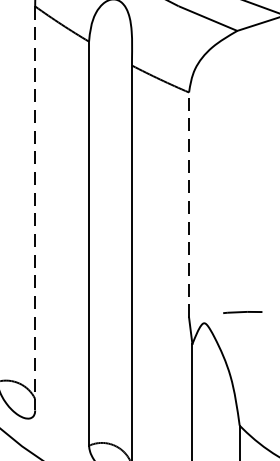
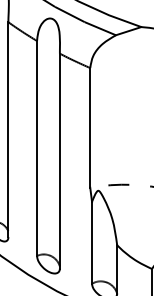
line: (189, 204) -> (90, 127), dashed -> solid
line: (35, 209) -> (8, 130), dashed -> solid

